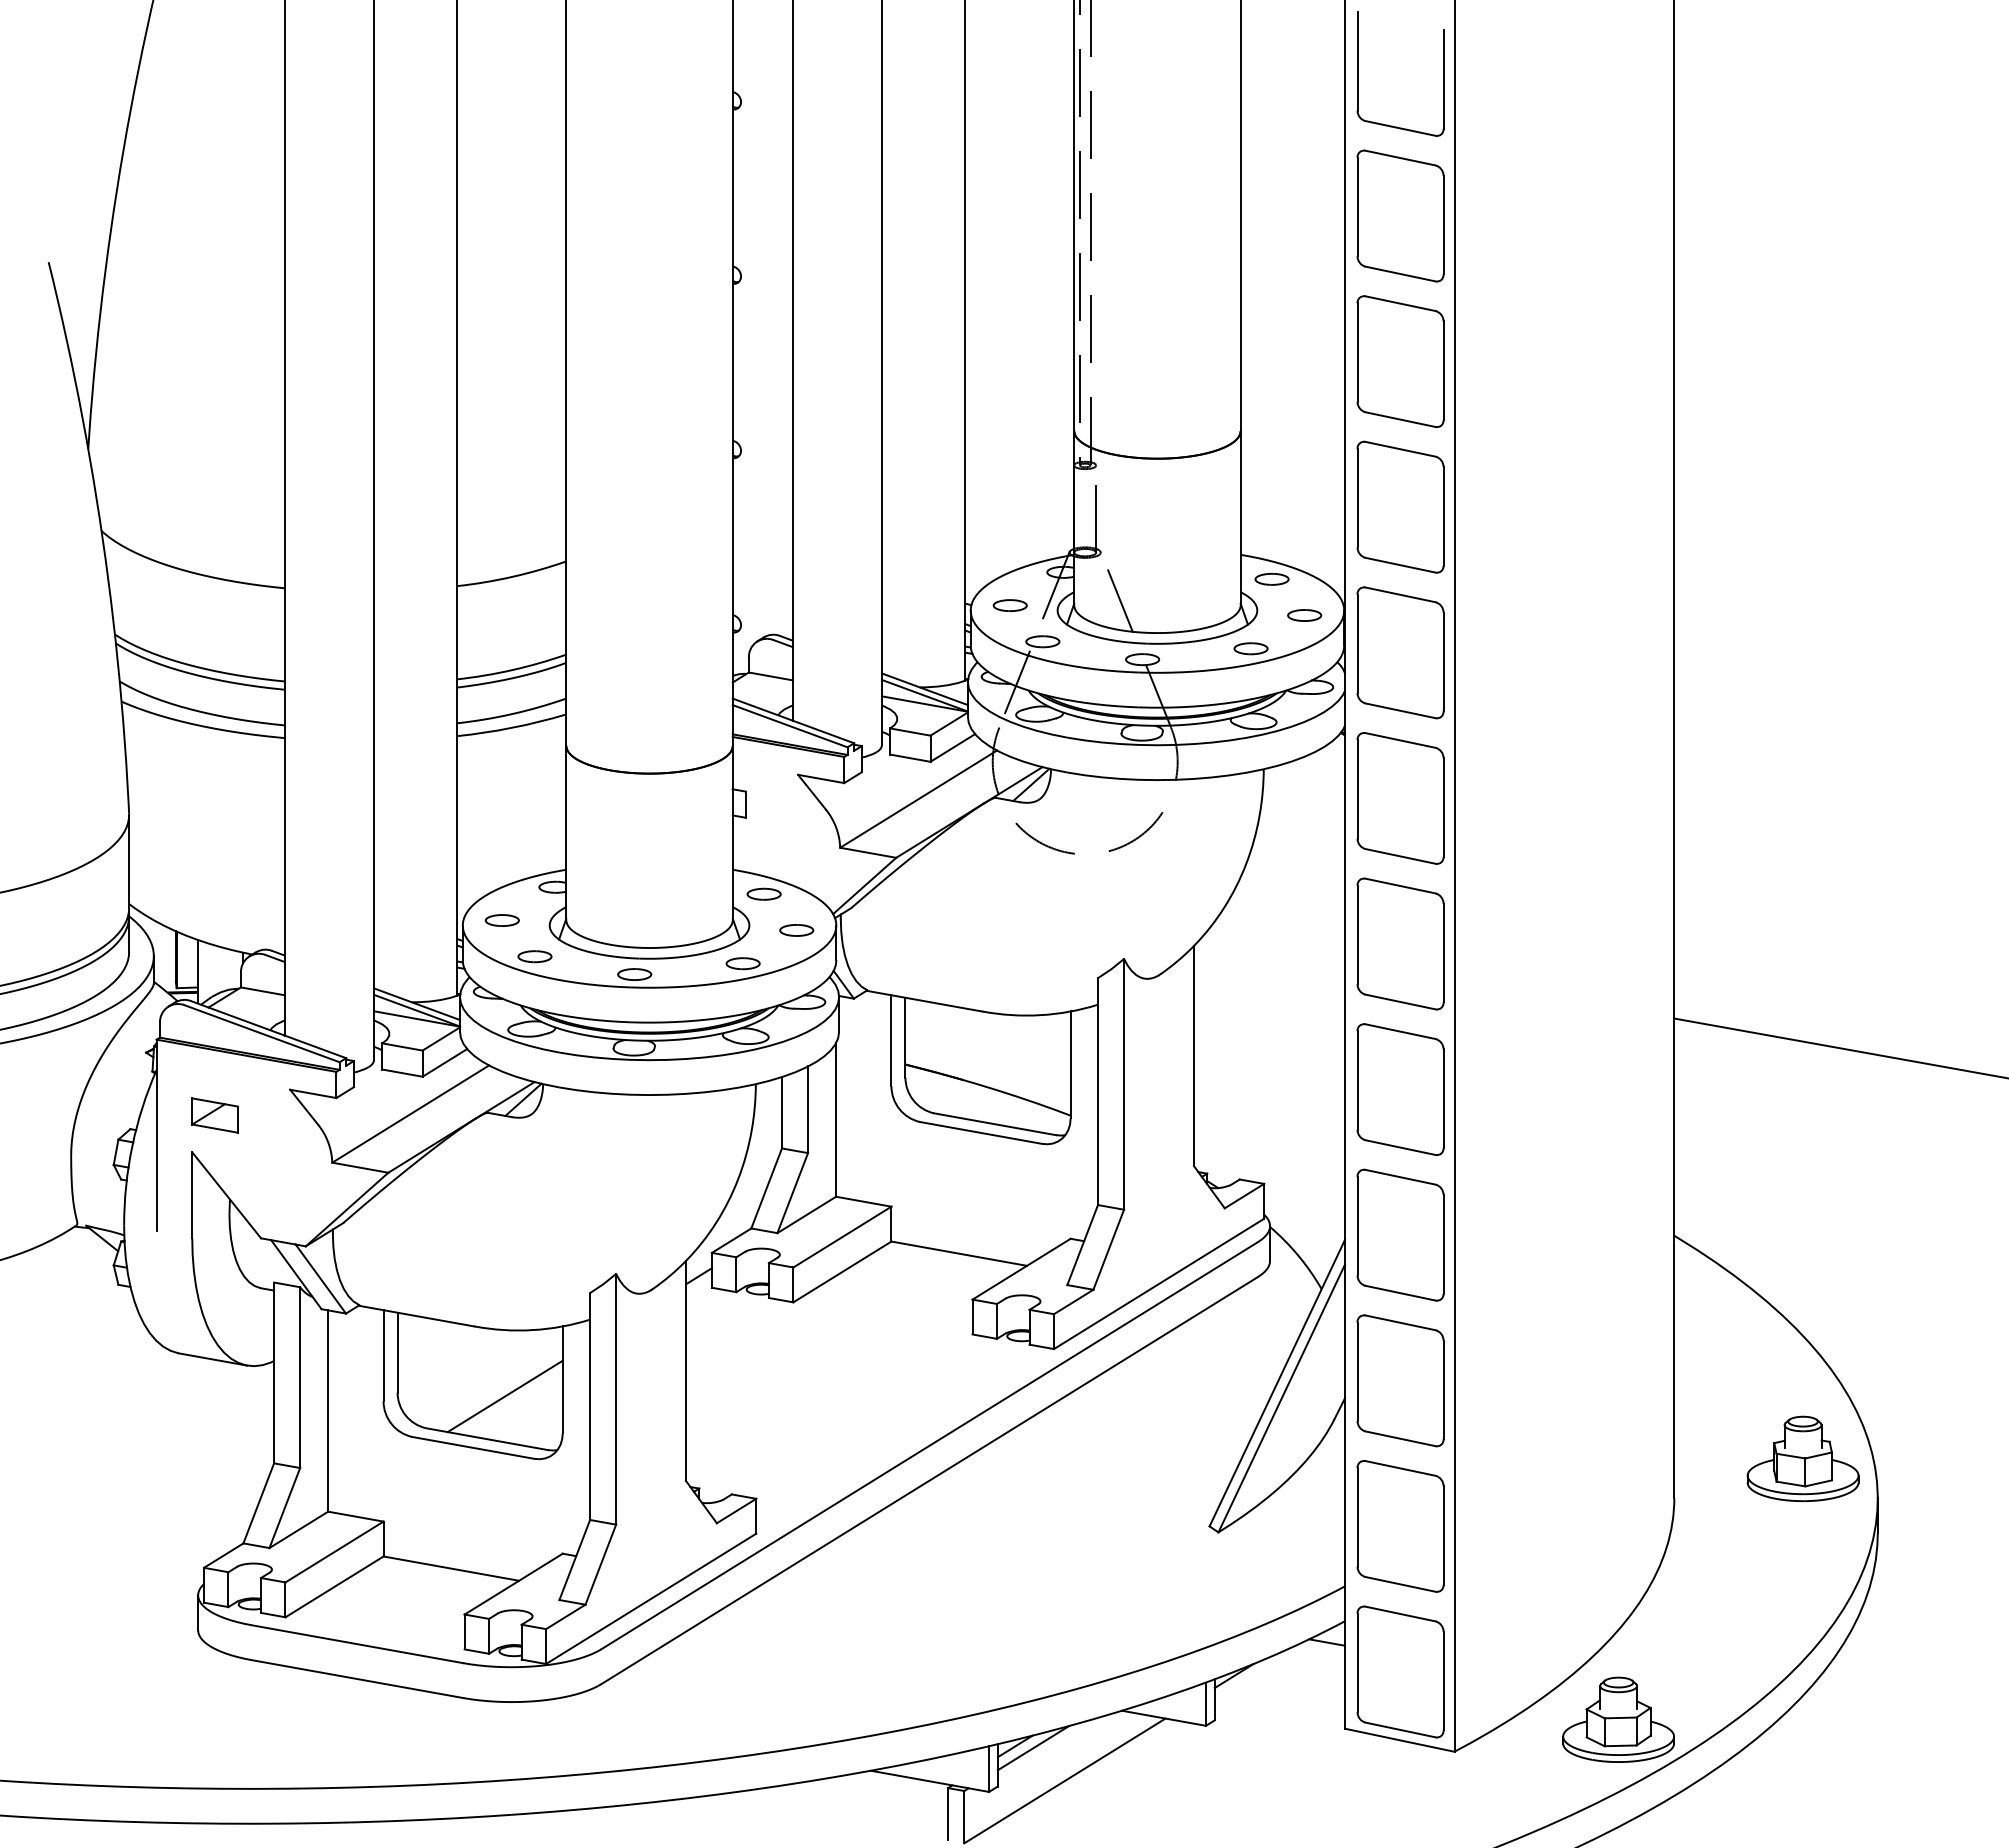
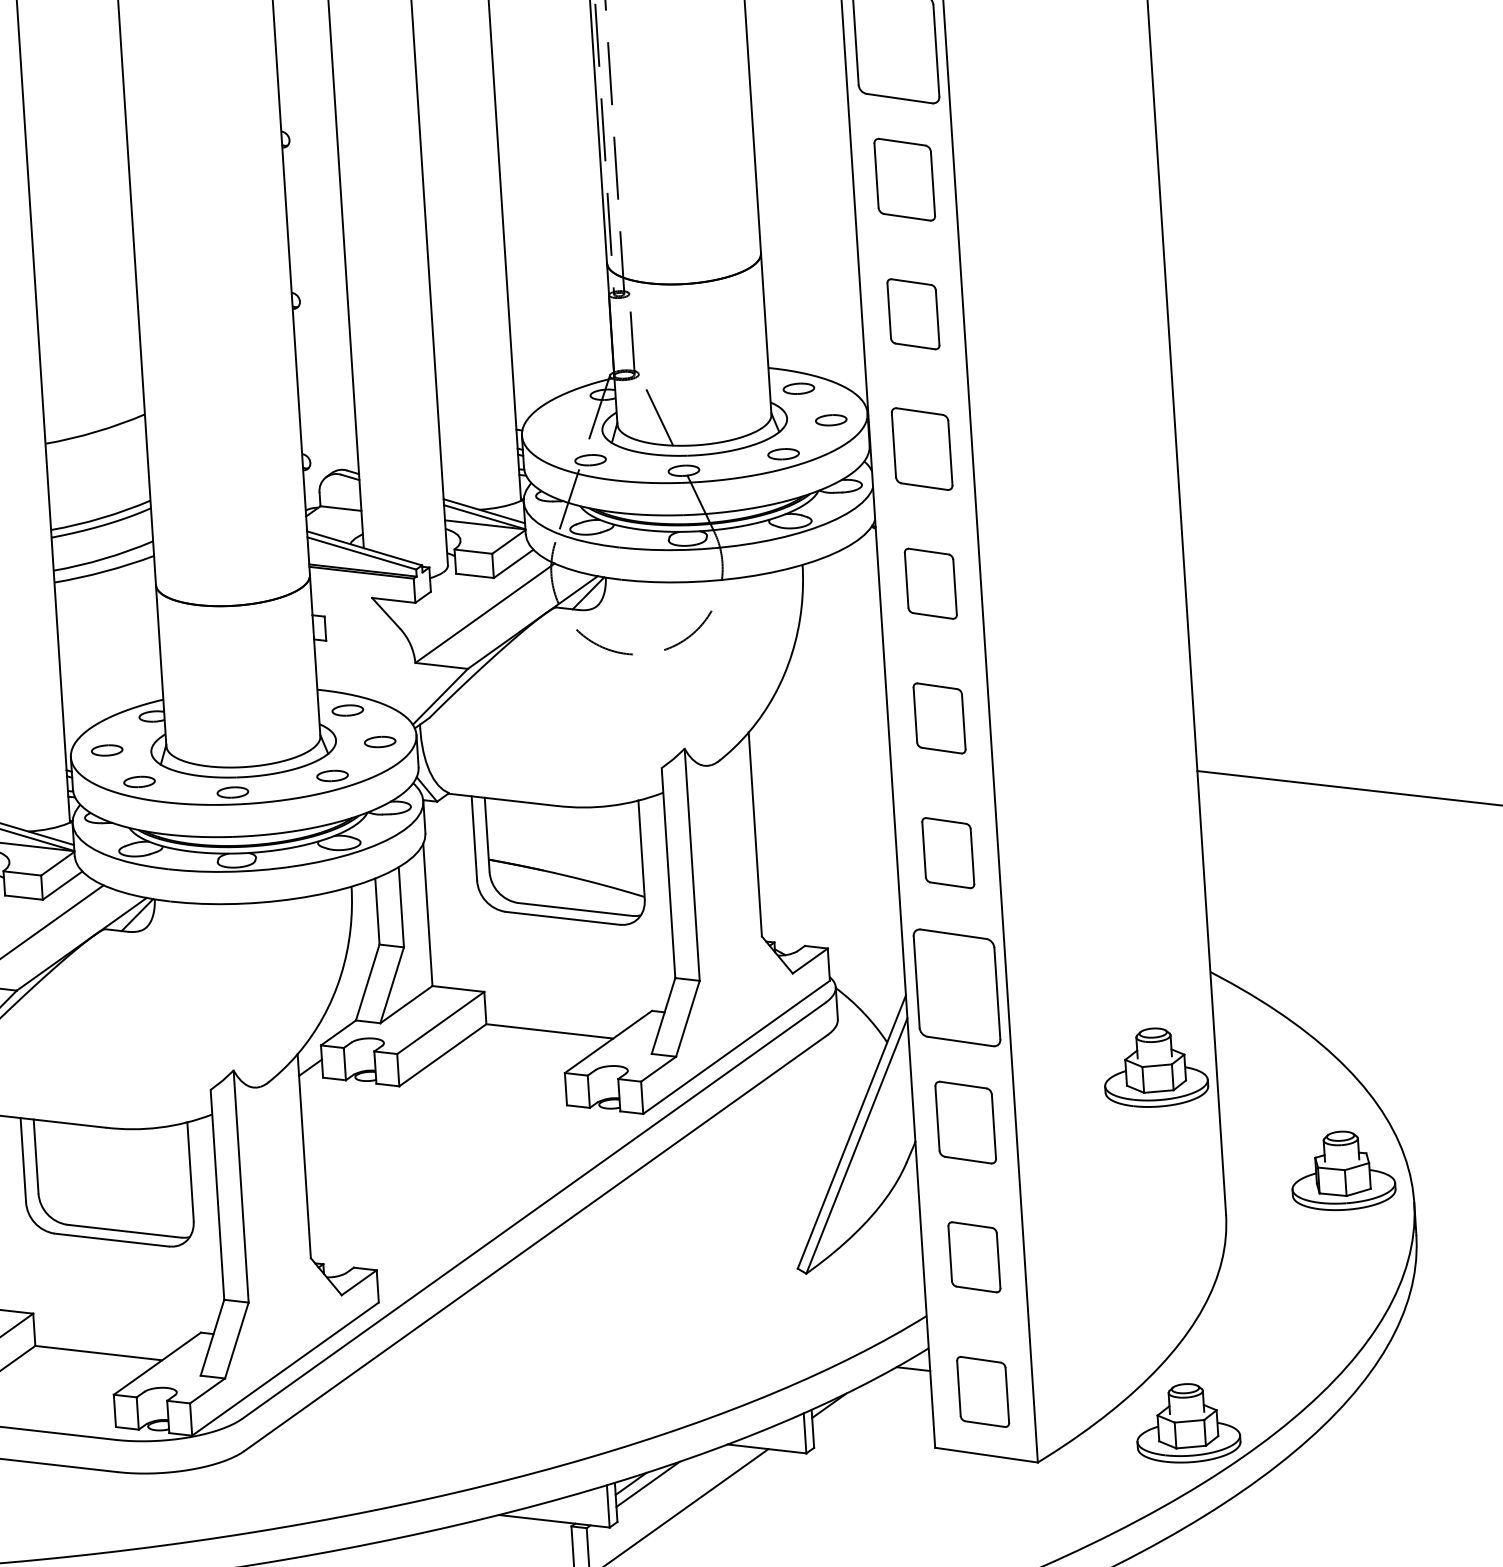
part: (1400, 361) -> (904, 179), size x0.7
part: (1400, 506) -> (913, 313), size x0.6
part: (1009, 605) -> (557, 428), removed
part: (1400, 652) -> (922, 448), size x0.7
part: (1400, 798) -> (930, 583), size x0.6
part: (1400, 943) -> (939, 717), size x0.6
part: (1400, 1089) -> (948, 853), size x0.6
part: (1608, 1334) -> (1155, 1067), added
part: (1400, 1380) -> (965, 1122), size x0.7
line: (504, 1396) -> (137, 1190), removed
part: (1400, 1526) -> (974, 1257), size x0.6
part: (1400, 1671) -> (983, 1391), size x0.6

